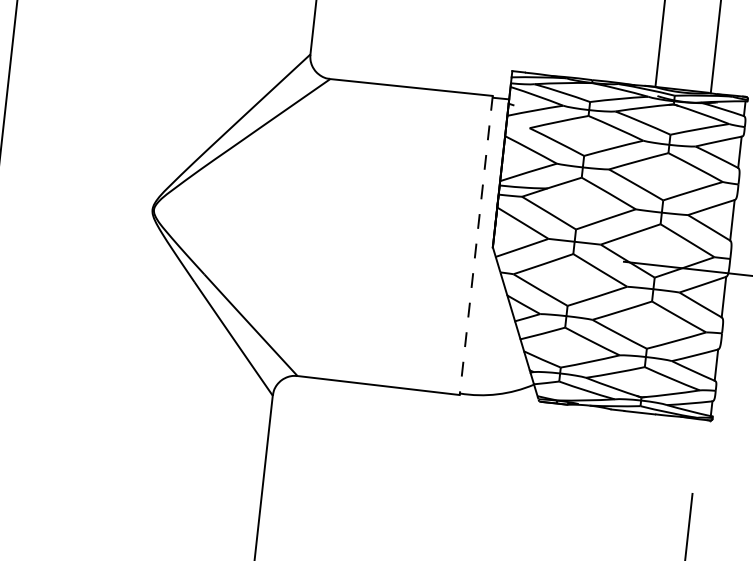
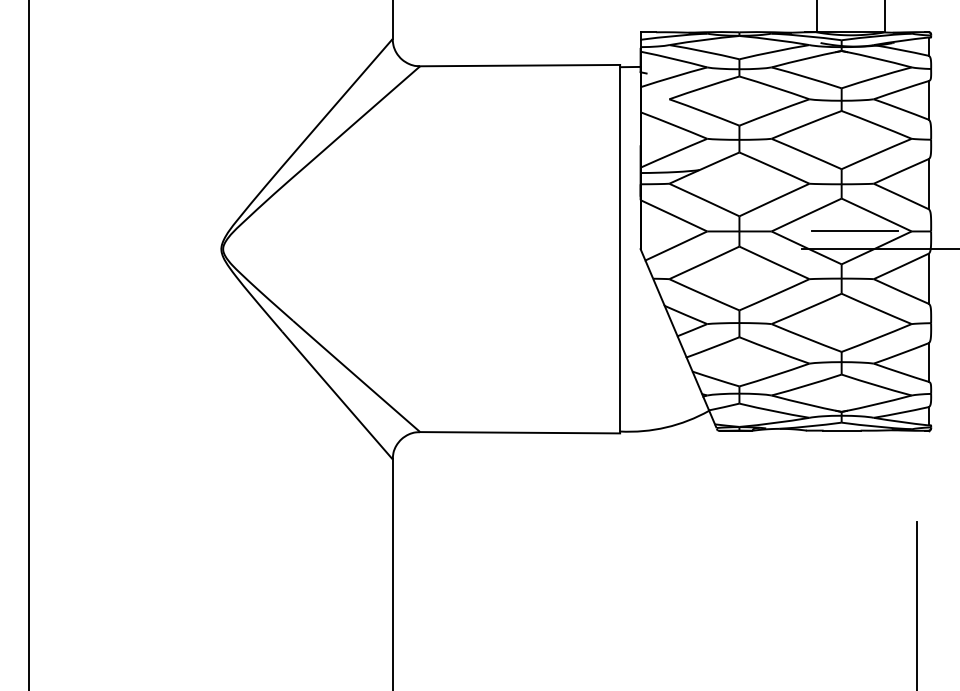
line: (476, 245) -> (620, 249), dashed -> solid
line: (668, 252) -> (854, 231), added

